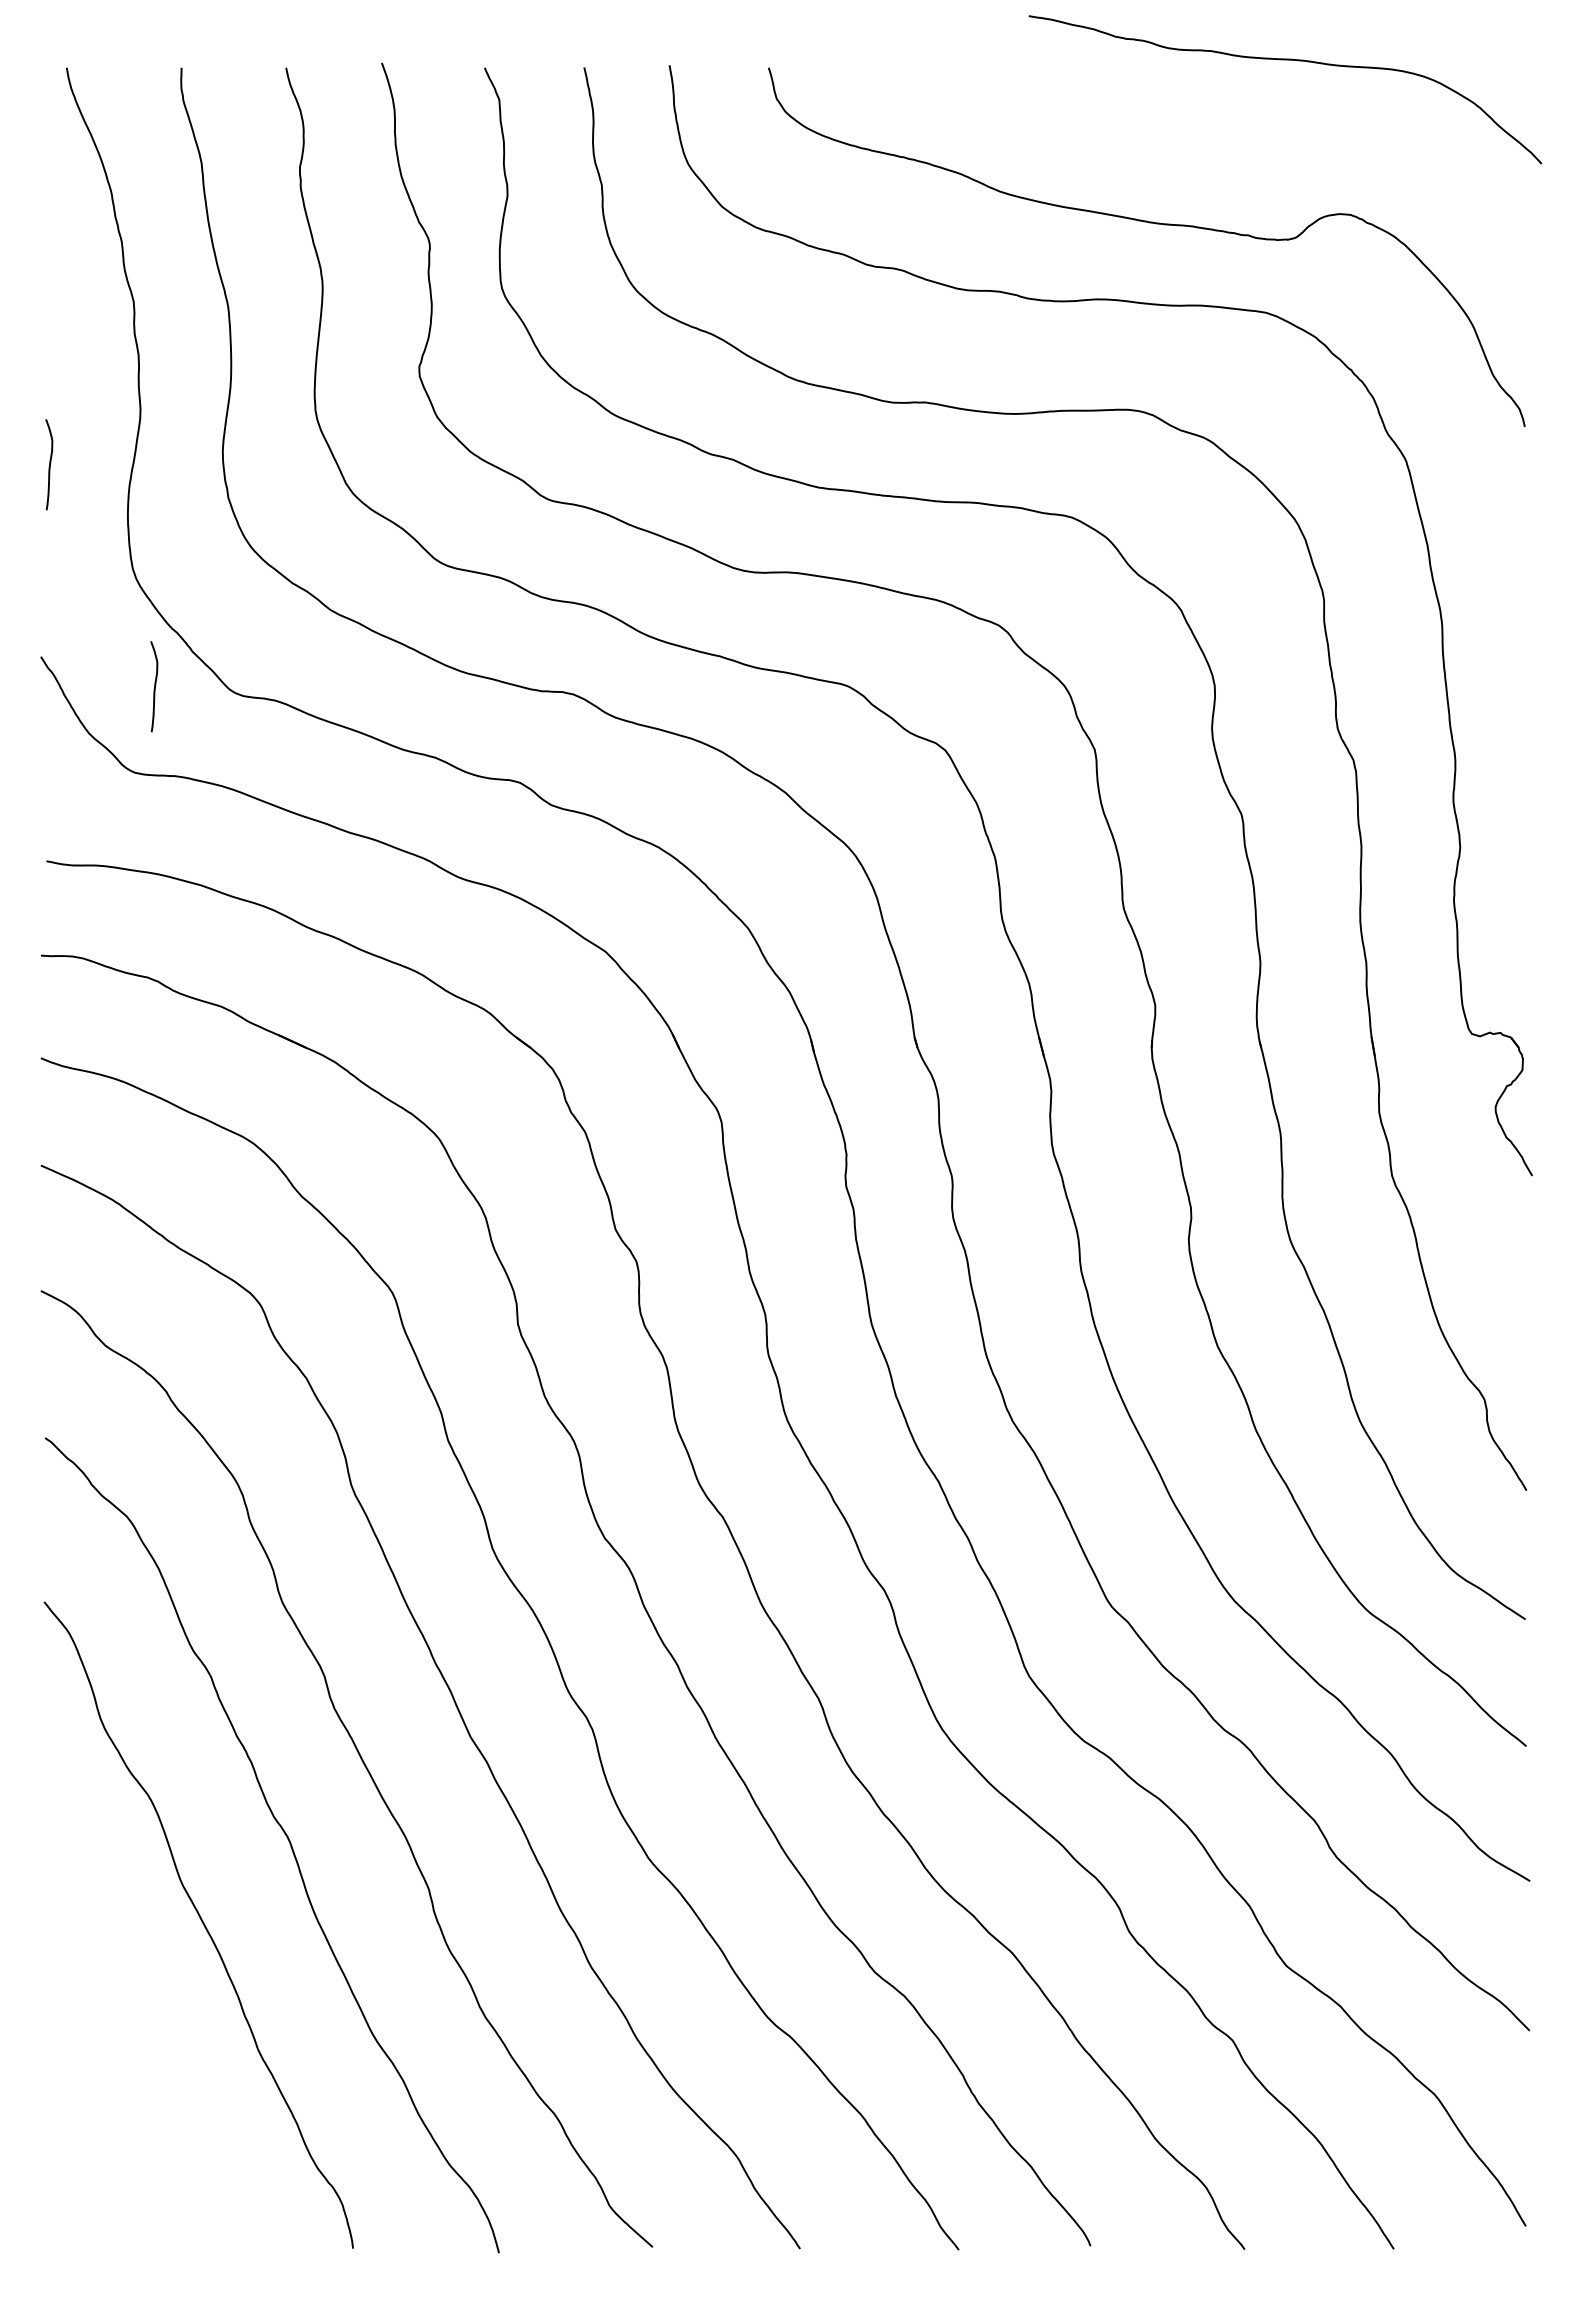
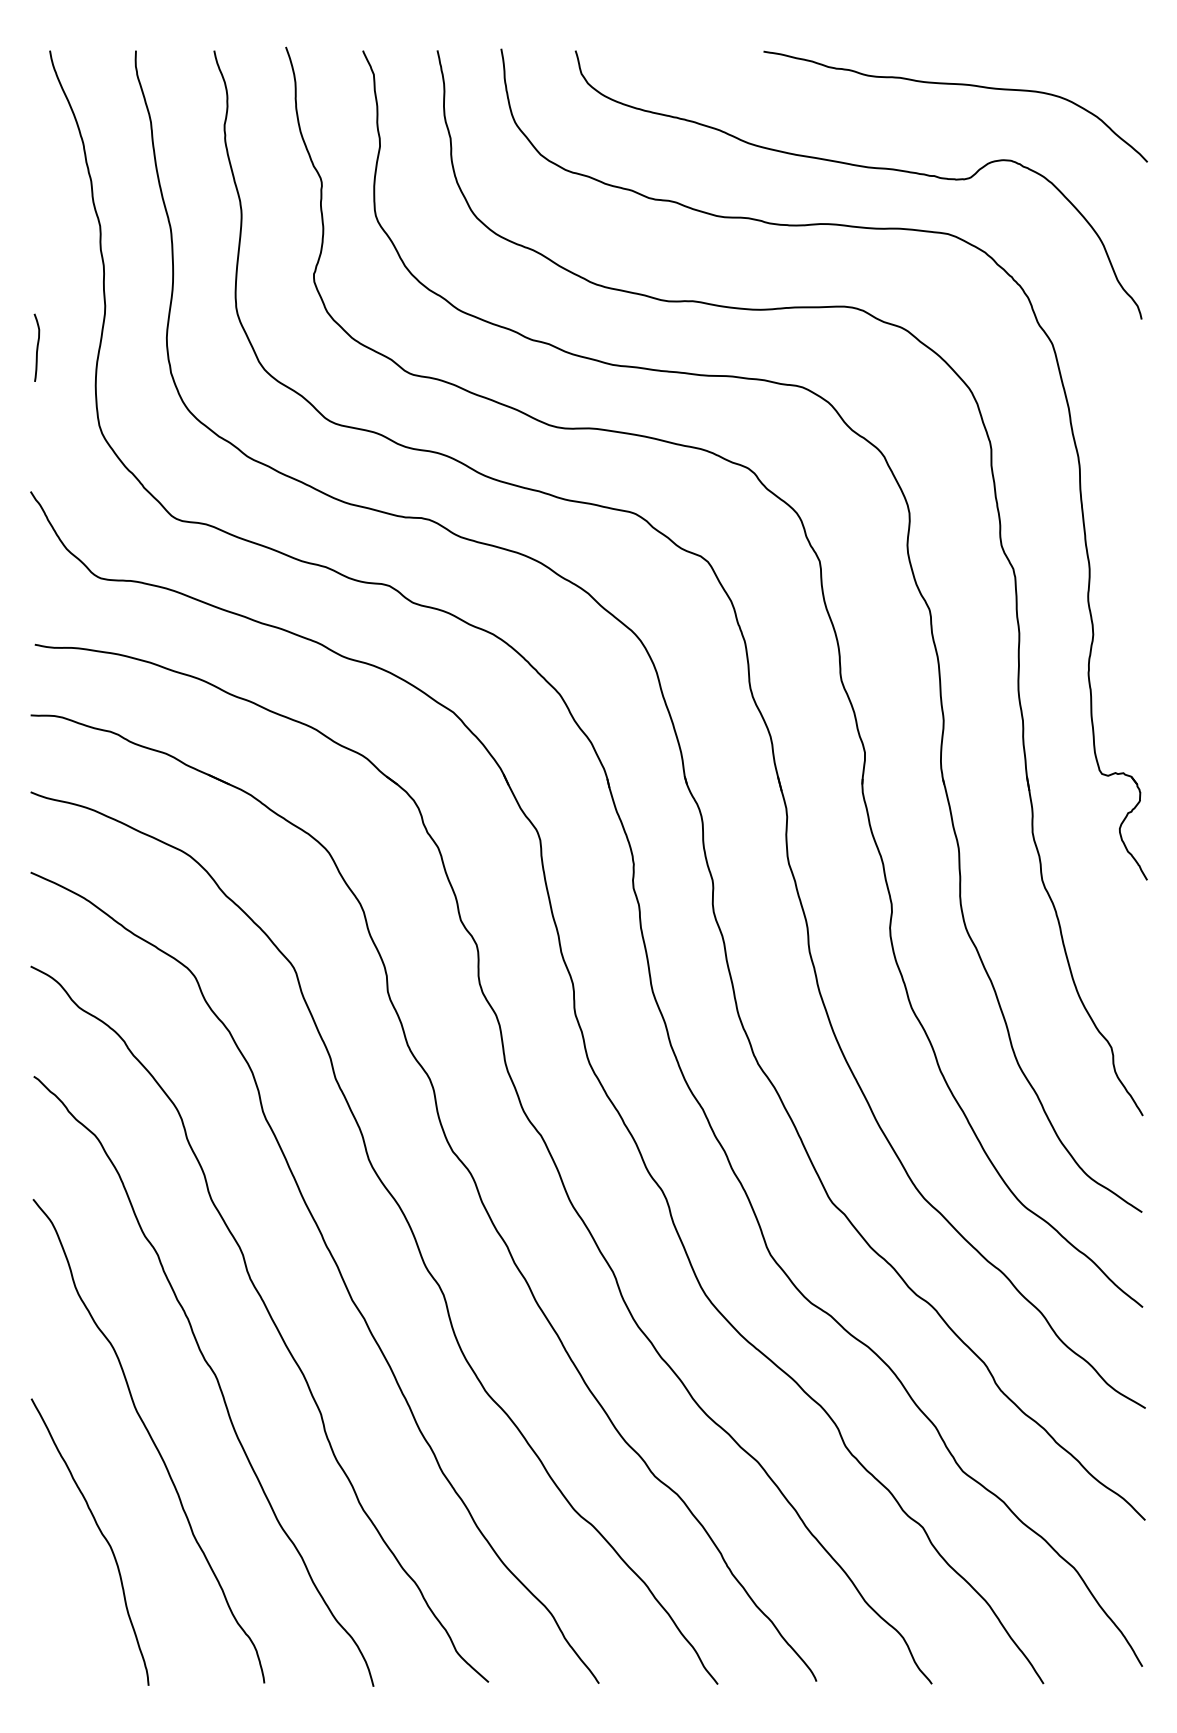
curve: (1285, 60) -> (955, 84), moved
curve: (154, 686) -> (115, 513), removed
curve: (135, 2049) -> (101, 1534), added

